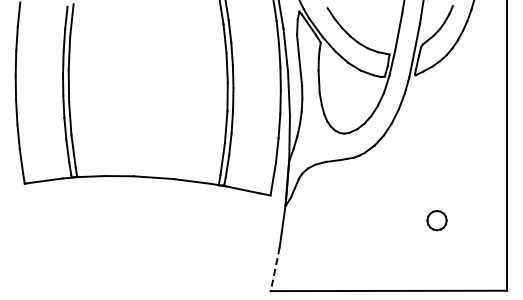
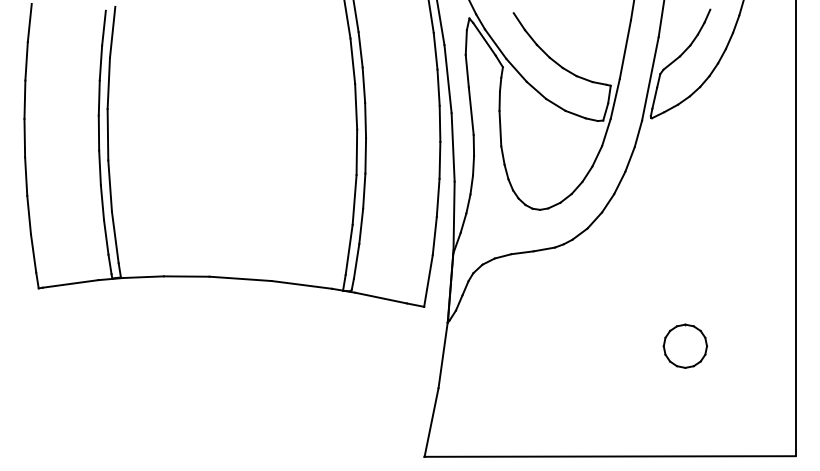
part: (436, 220) -> (684, 346), size x1.43
line: (275, 269) -> (431, 422), dashed -> solid

